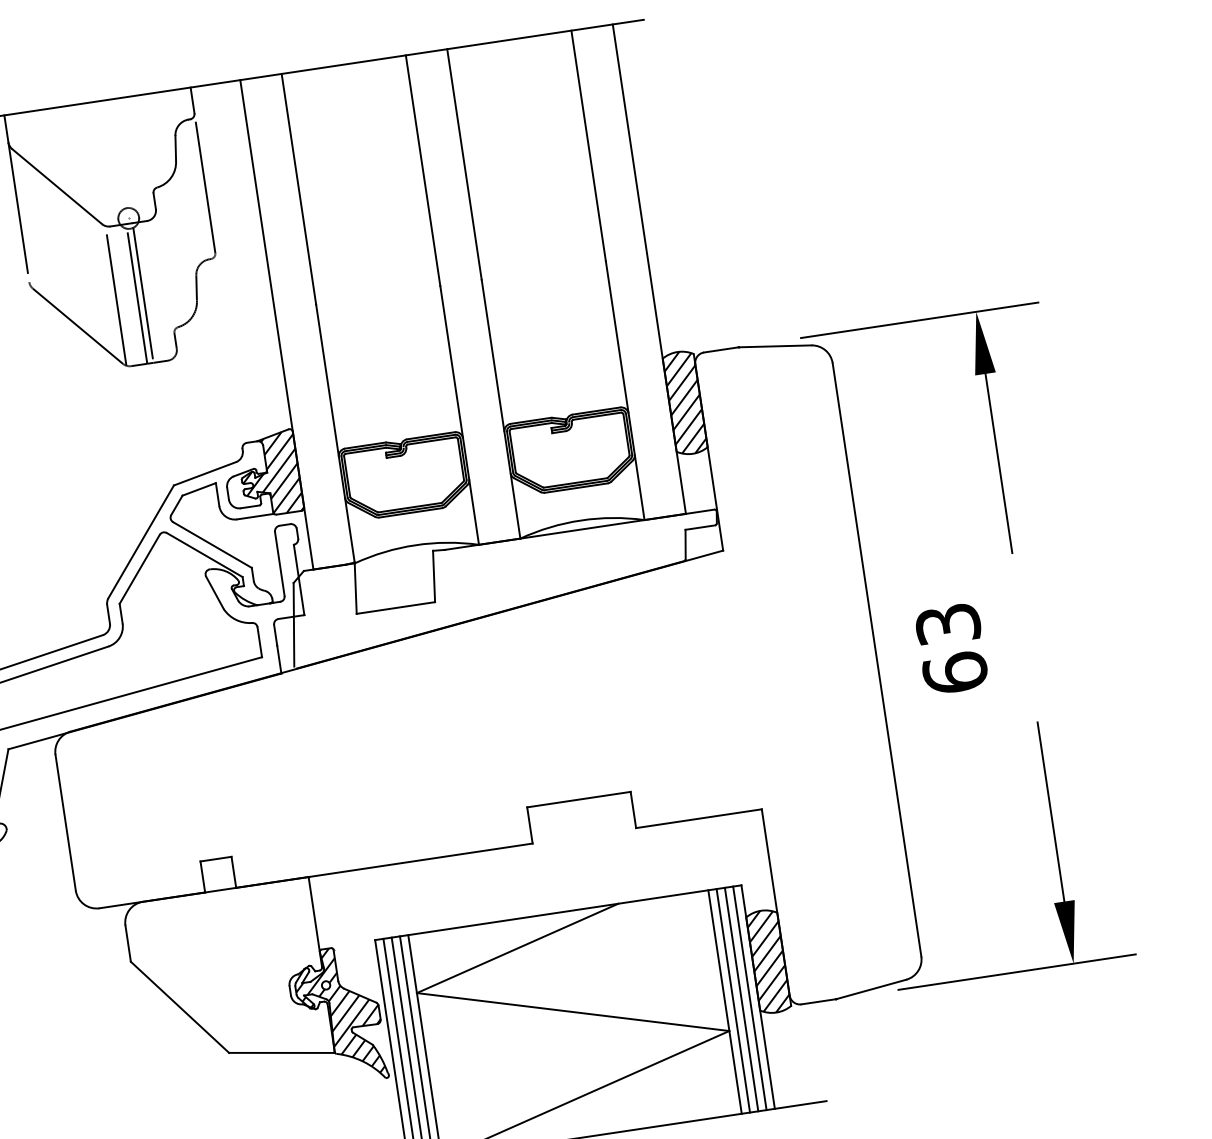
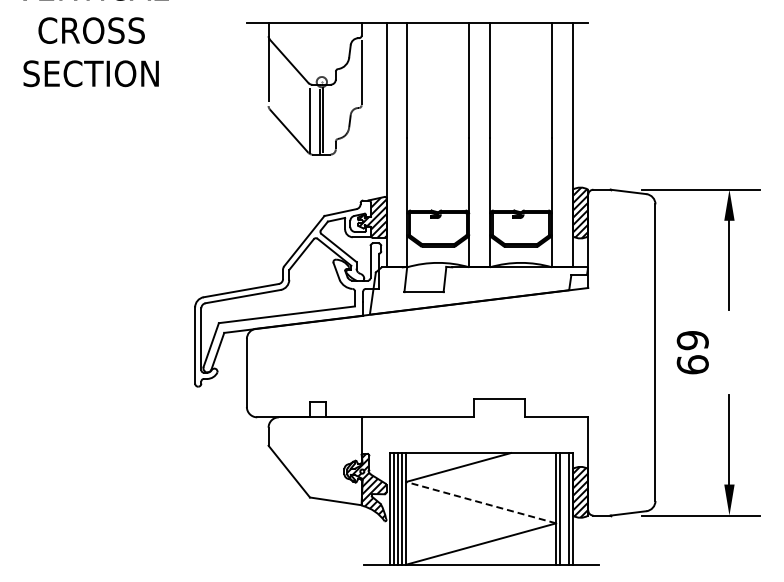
text: (947, 624) -> (692, 340), 63 -> 69
line: (741, 998) -> (564, 508), removed
line: (573, 1011) -> (481, 502), solid -> dashed

